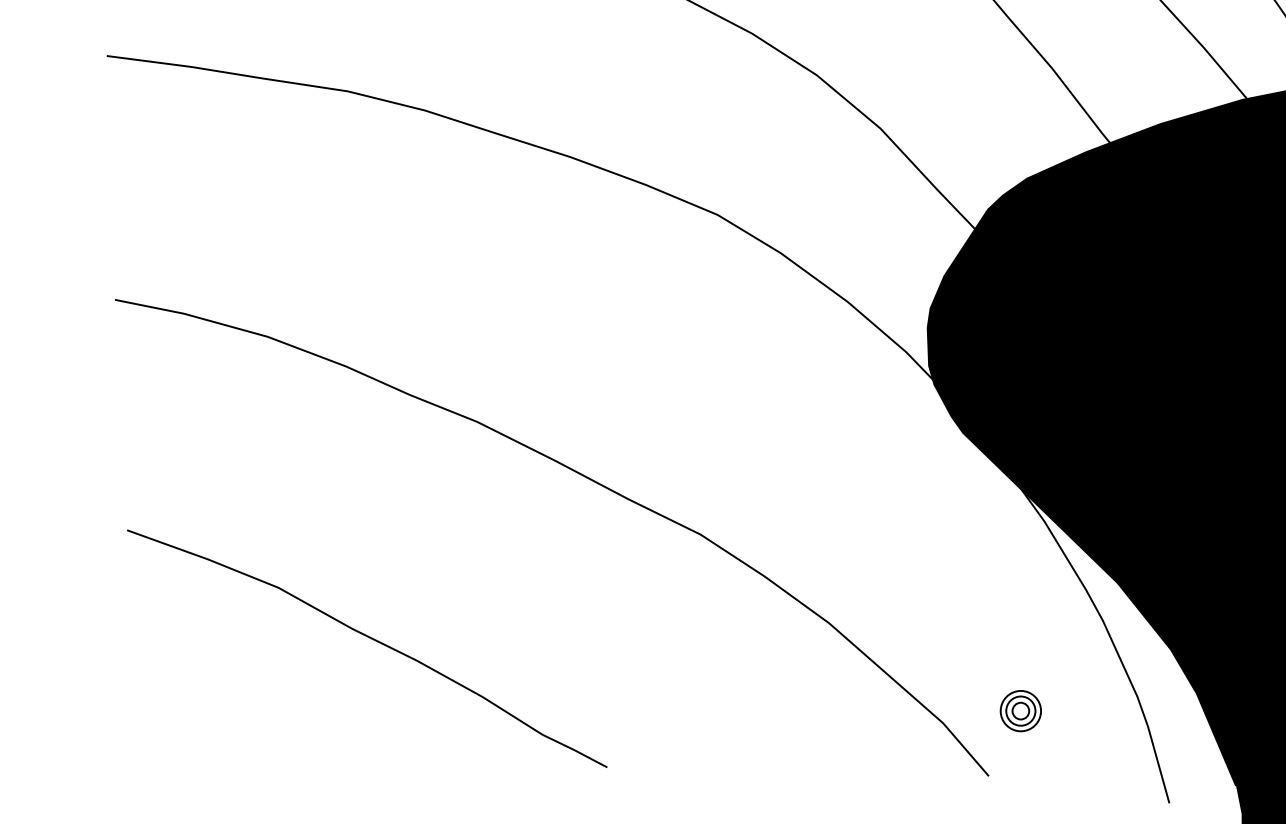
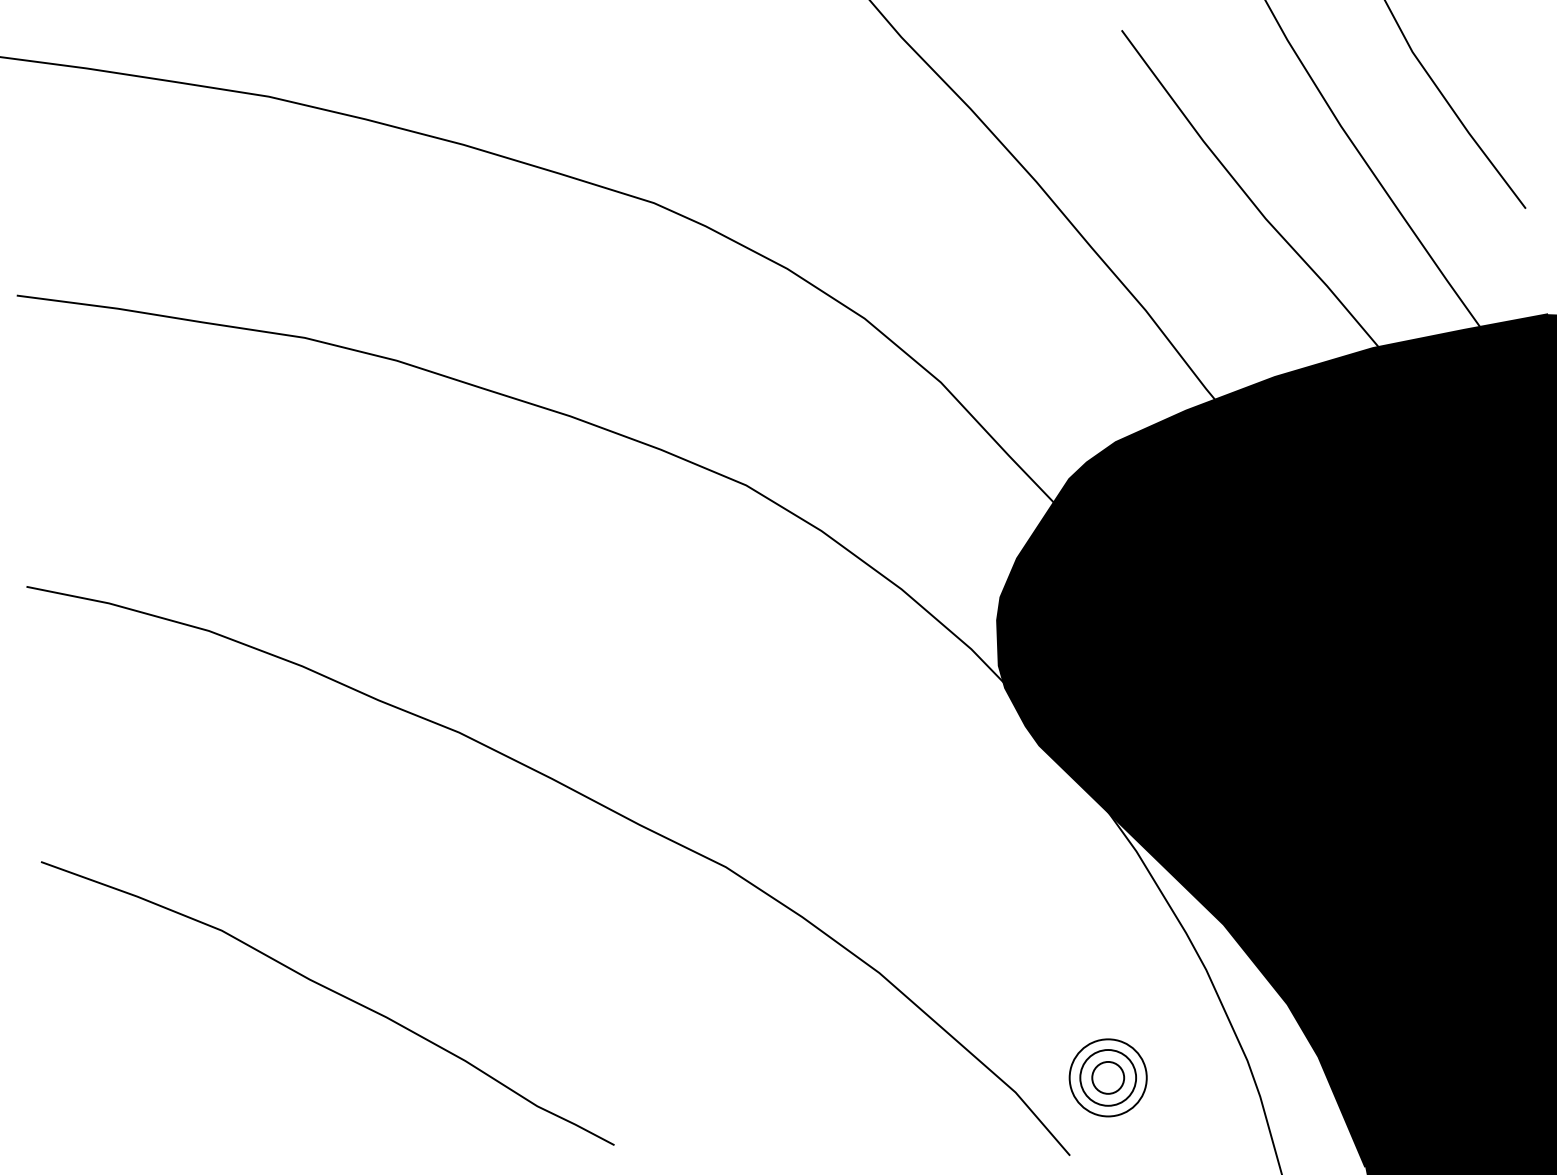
part: (1021, 710) -> (1108, 1077), size x1.6

